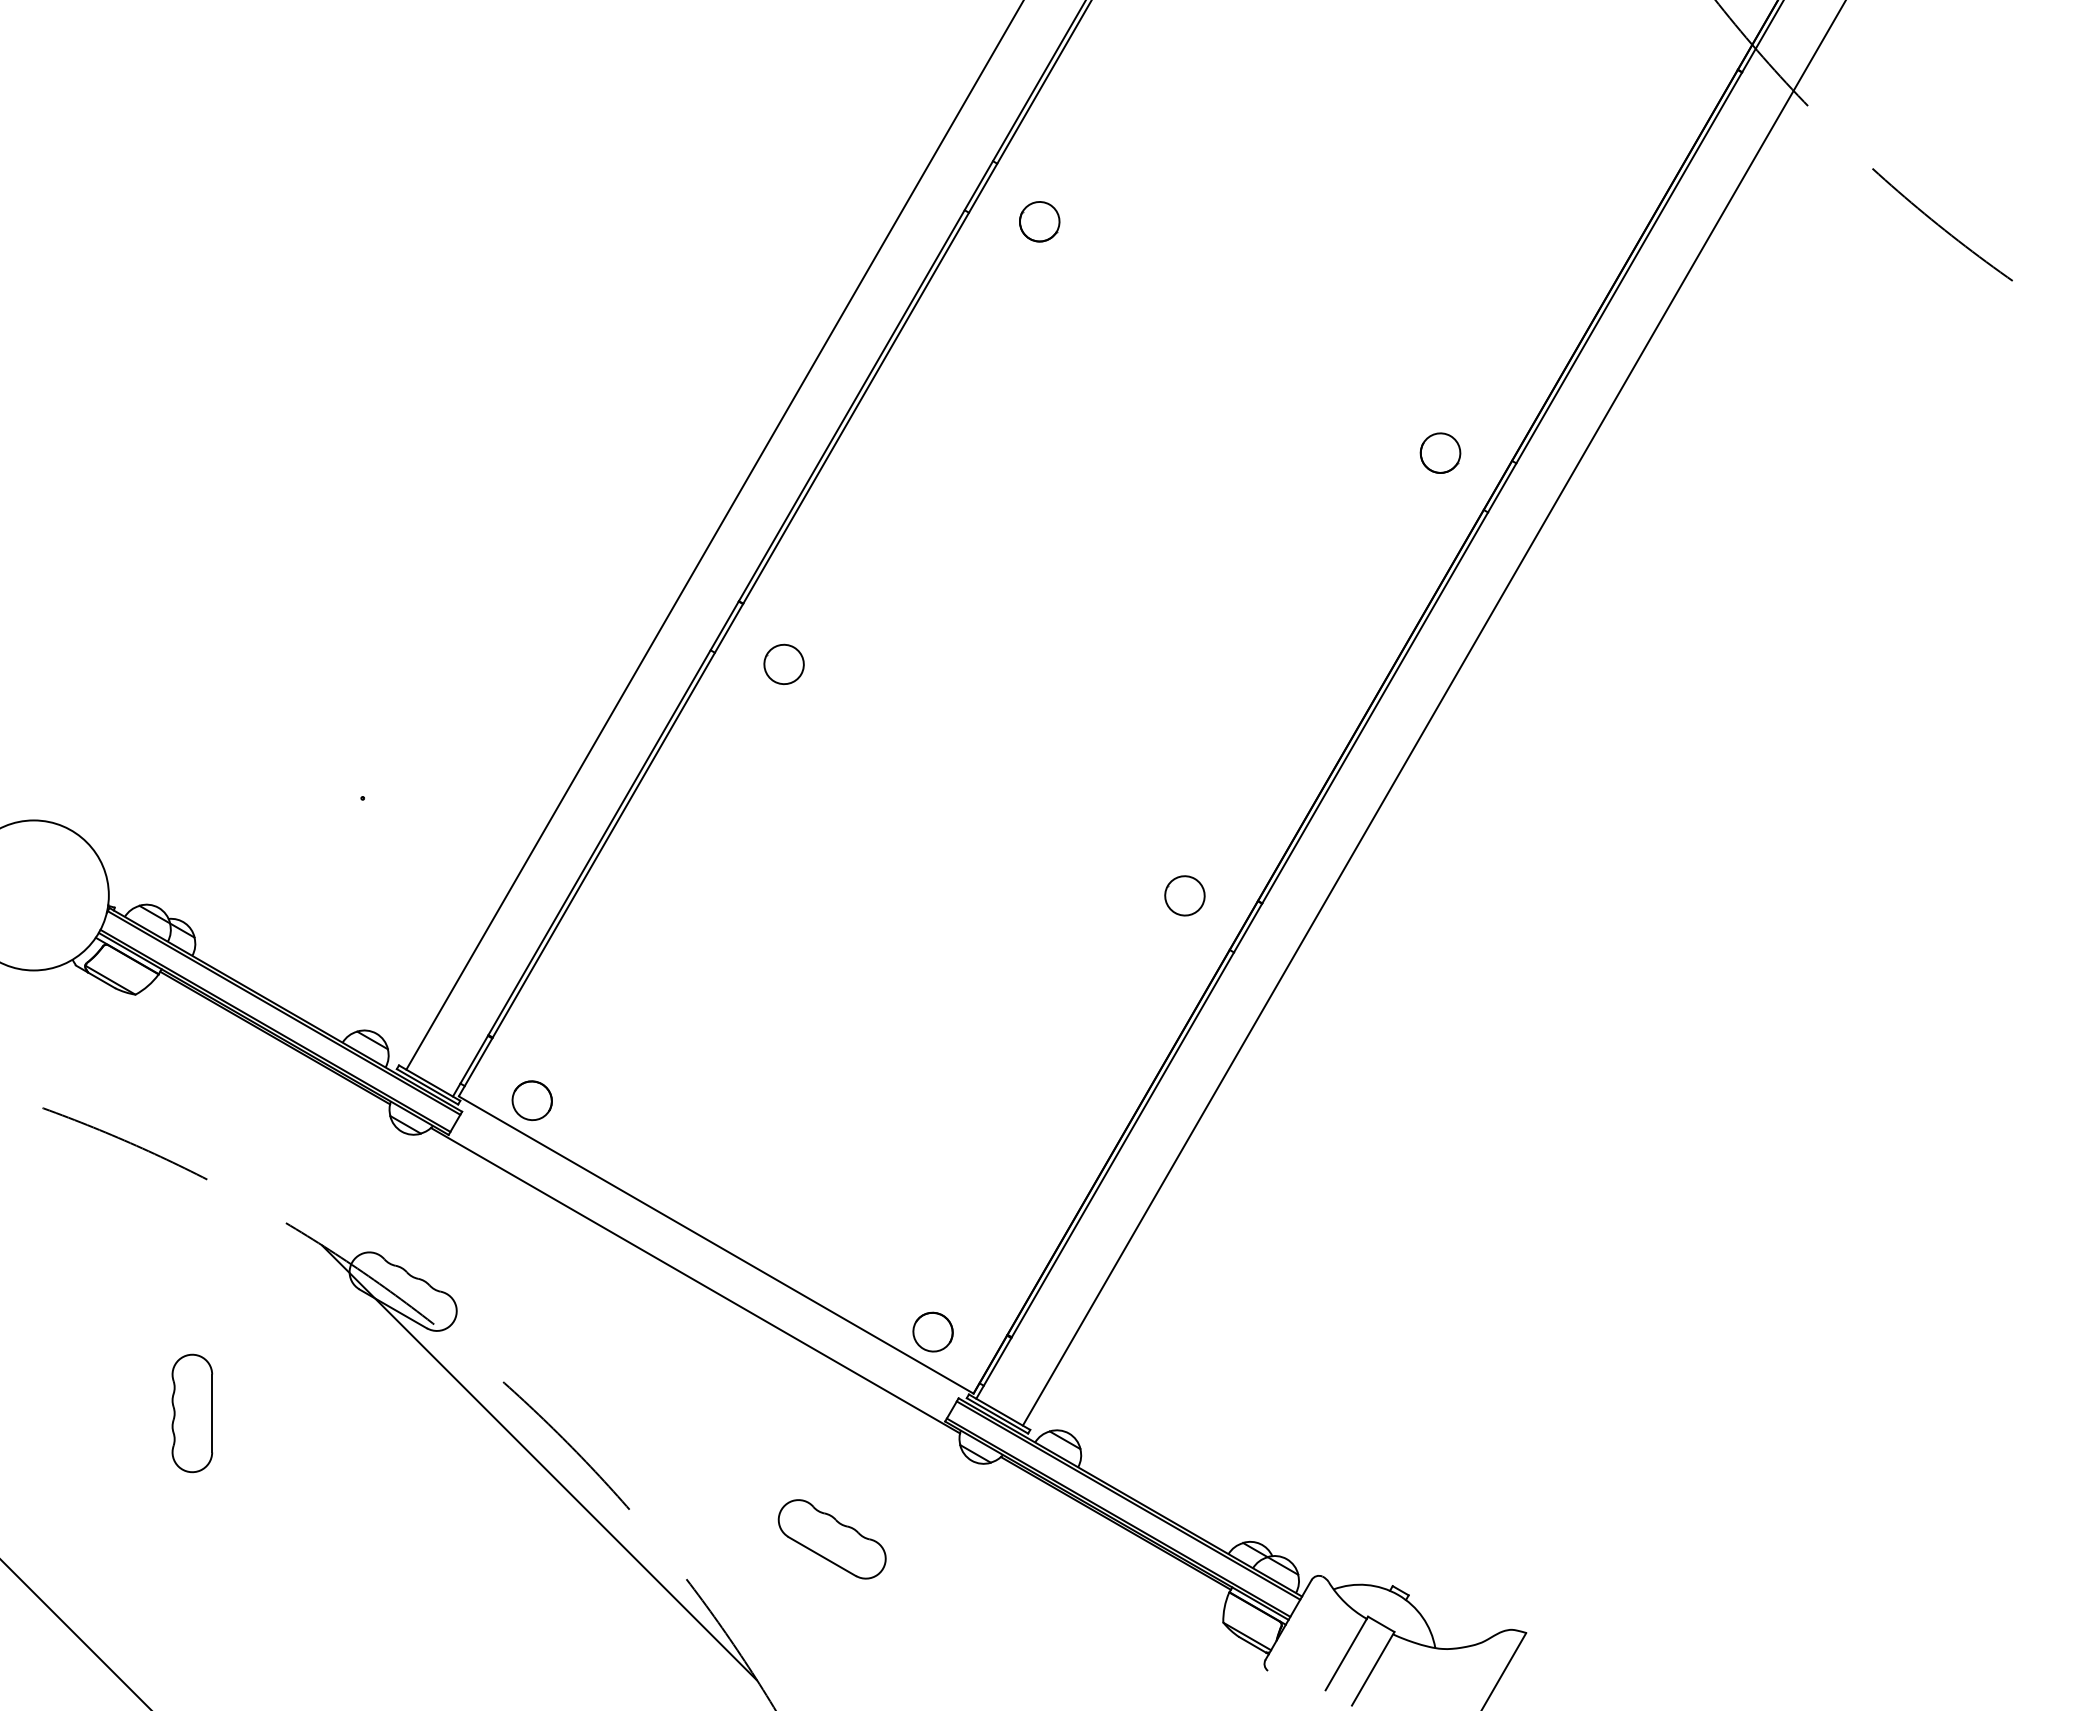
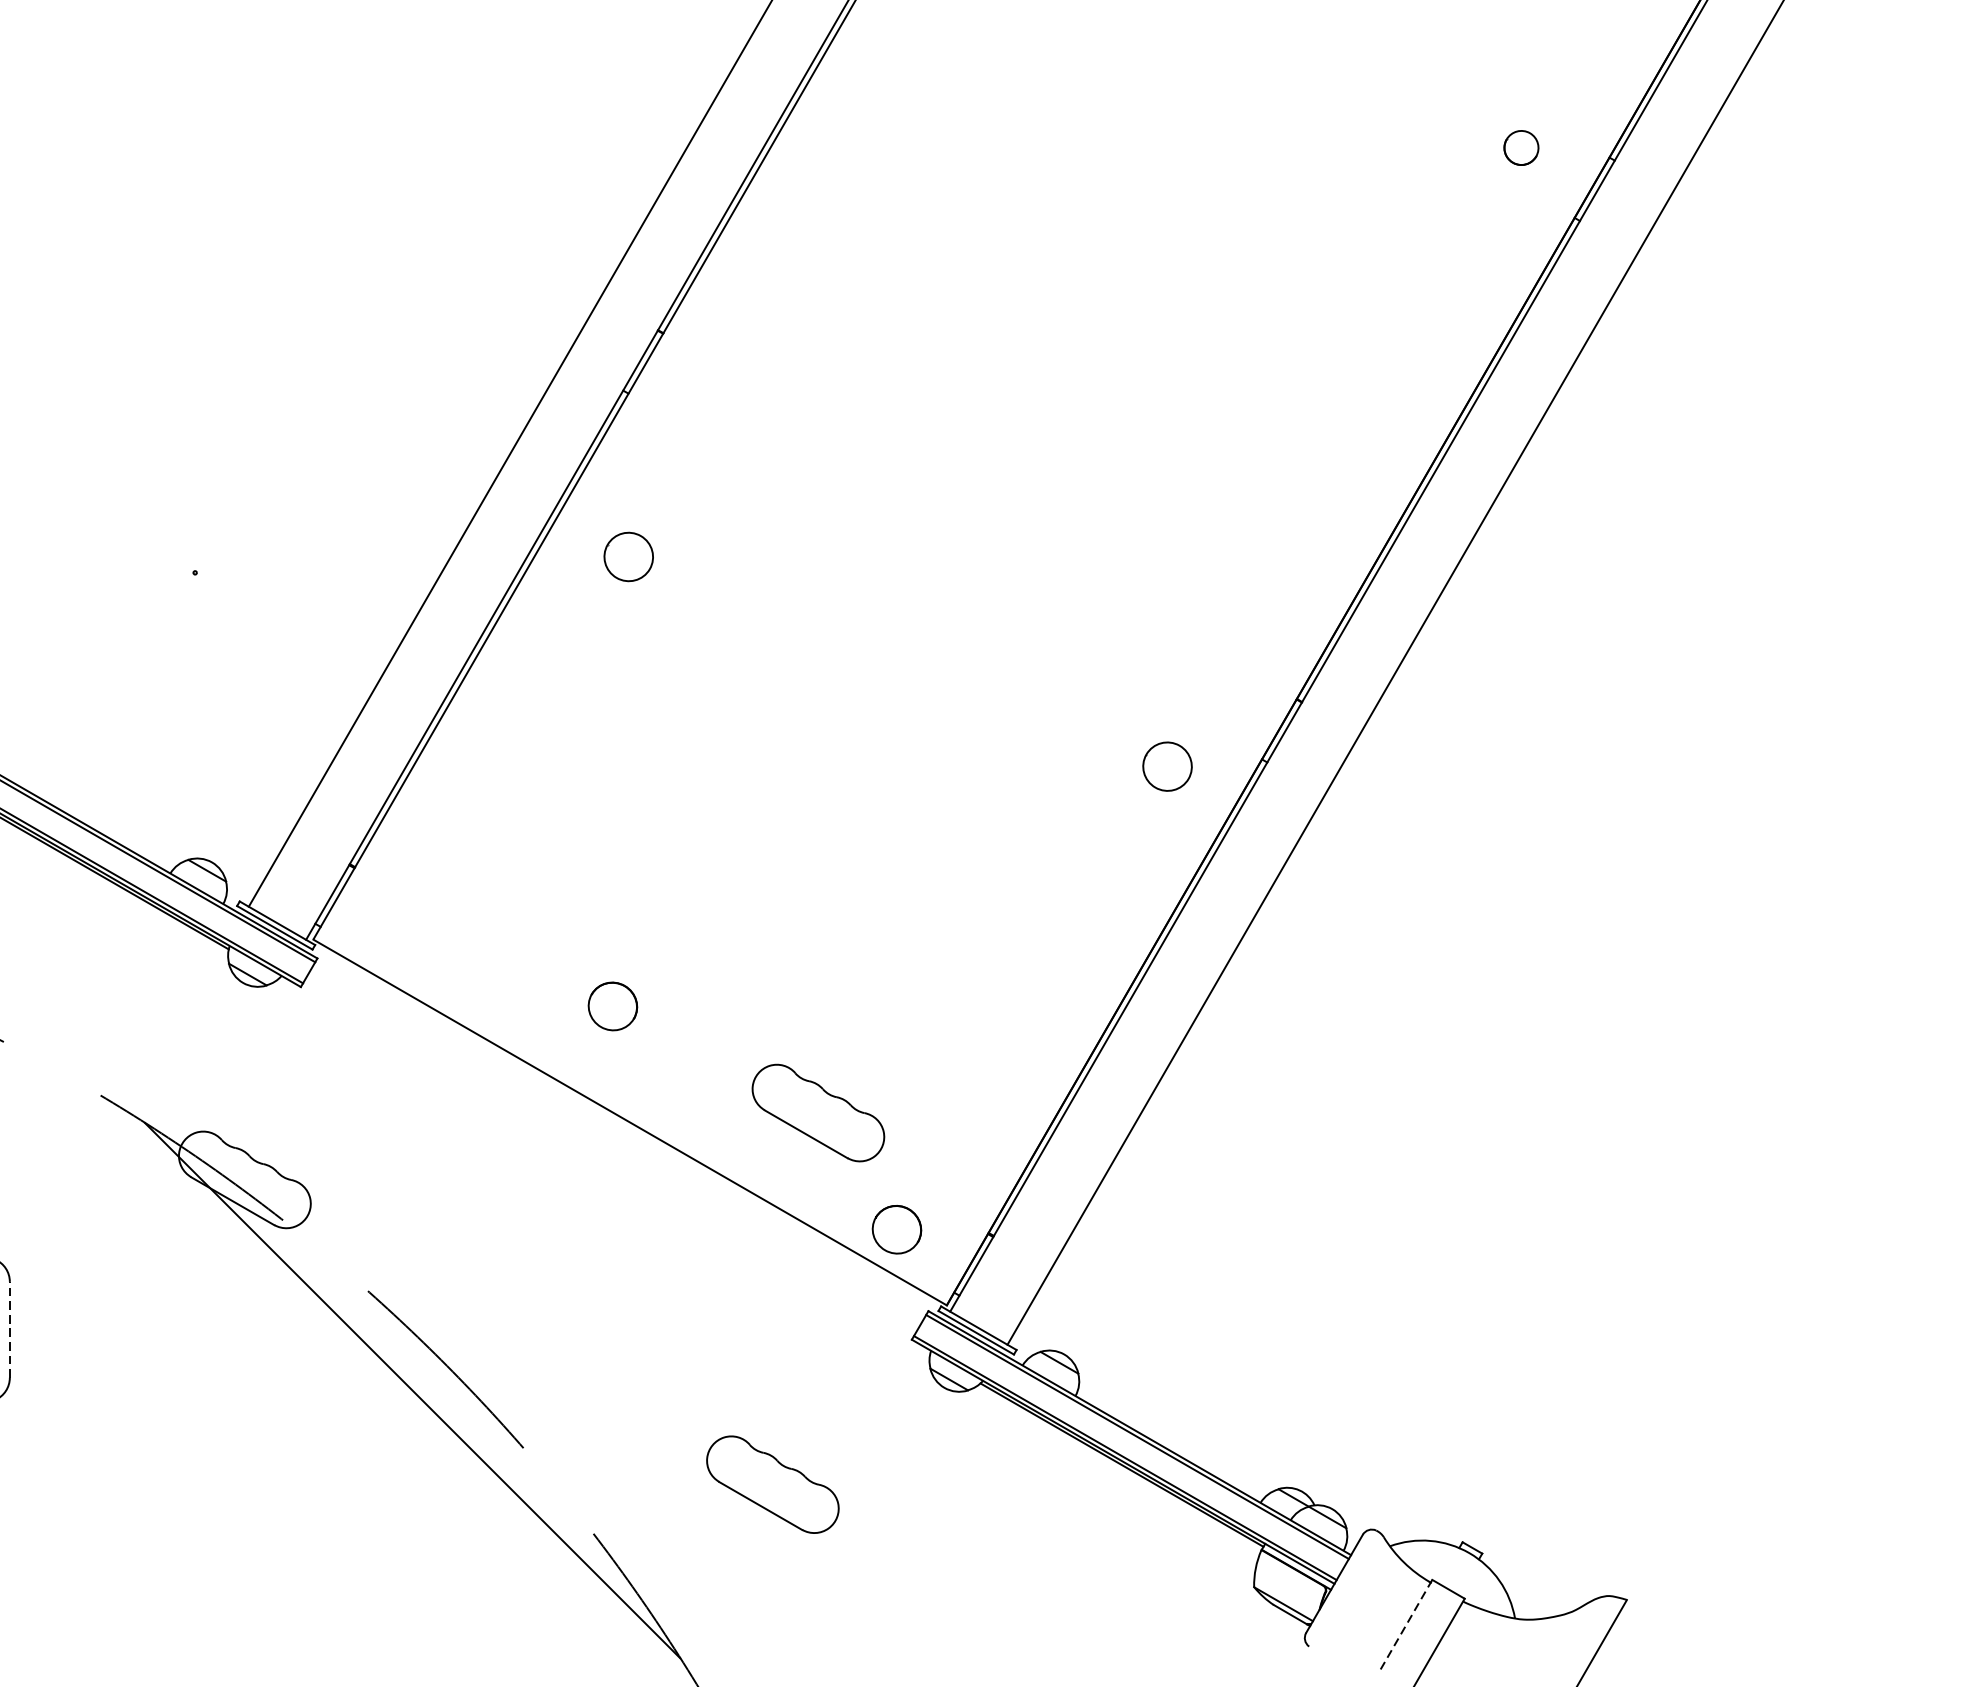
part: (1440, 452) -> (1521, 147), size x0.7
part: (783, 664) -> (627, 557), moved
part: (1184, 895) -> (1167, 766), moved
part: (531, 1100) -> (612, 1006), moved
part: (868, 1237) -> (817, 1113), added
line: (695, 1280) -> (604, 1166), removed
line: (212, 1413) -> (10, 1329), solid -> dashed
line: (1346, 1653) -> (1405, 1625), solid -> dashed

